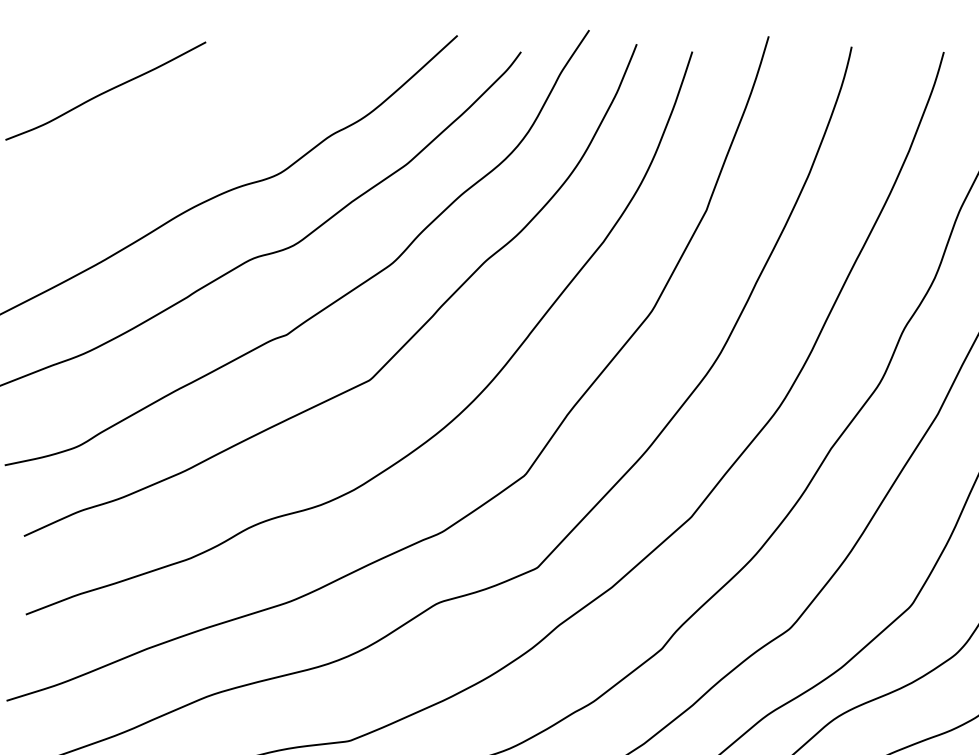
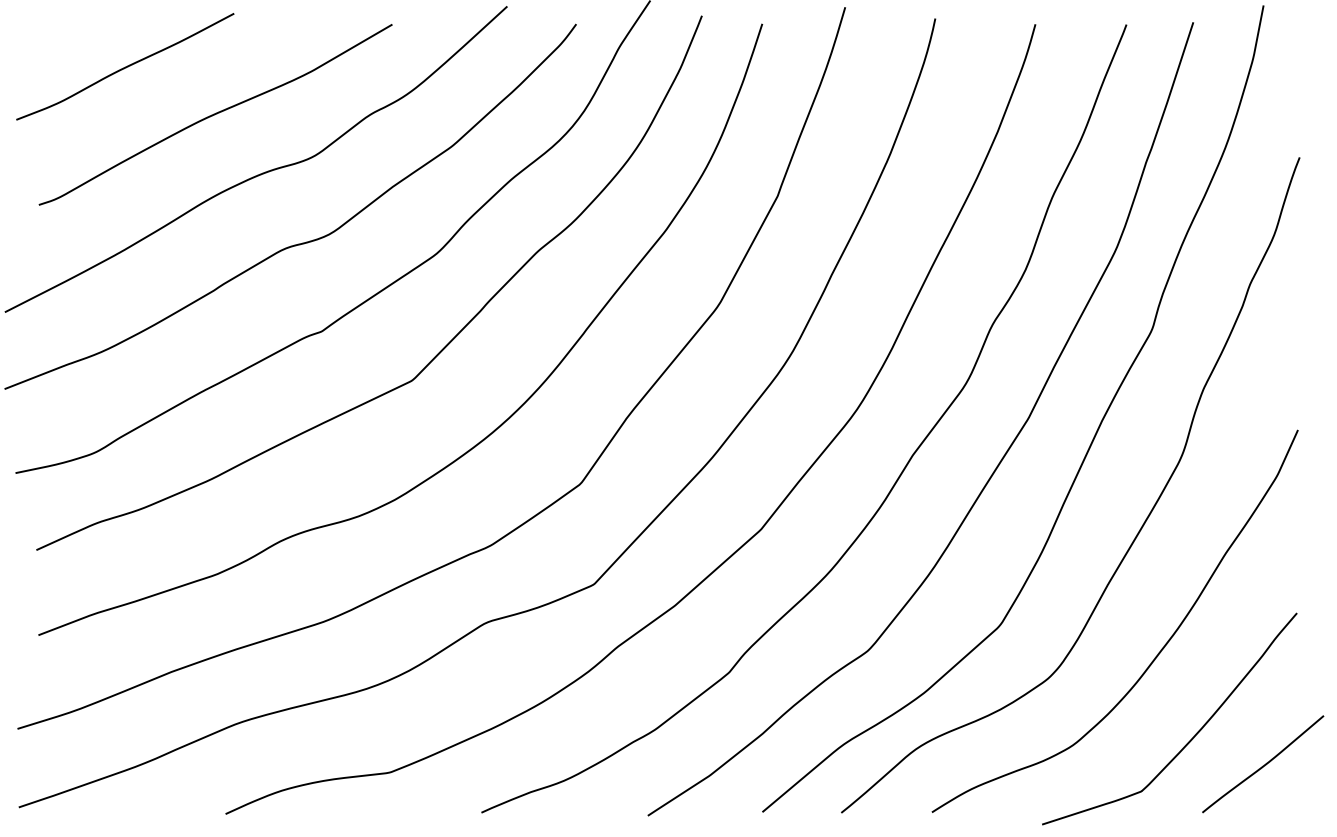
curve: (188, 135) -> (215, 114), added

